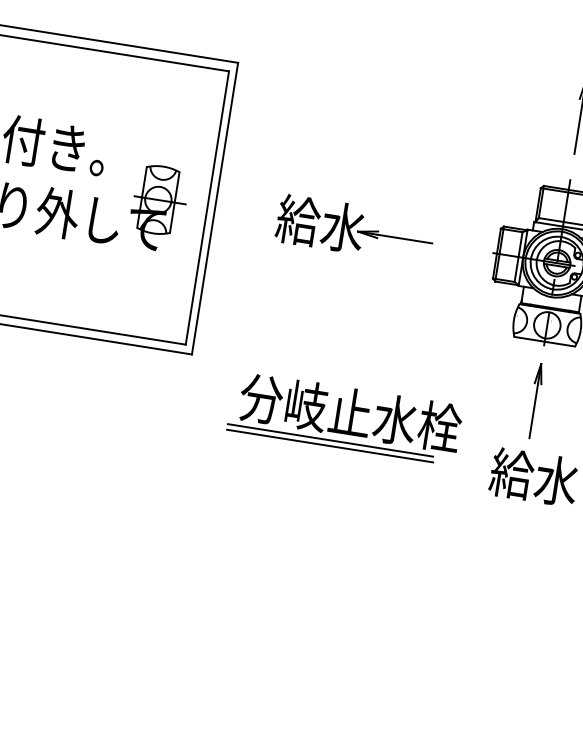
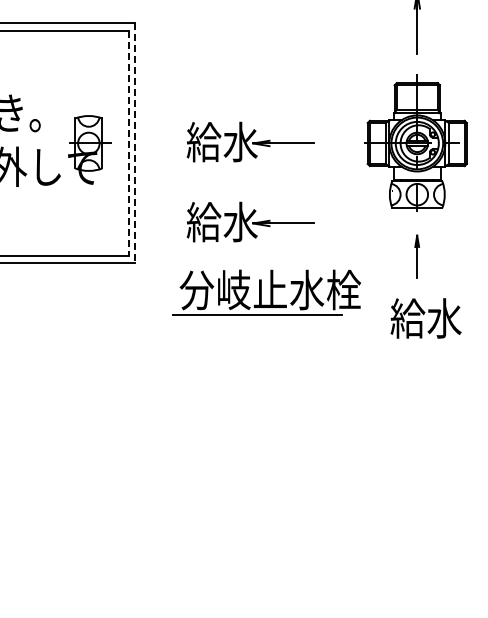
line: (207, 207) -> (129, 143), solid -> dashed
line: (215, 209) -> (135, 143), solid -> dashed
part: (339, 325) -> (250, 221), added
part: (534, 400) -> (416, 256), size x0.7
line: (329, 446) -> (257, 319), removed

